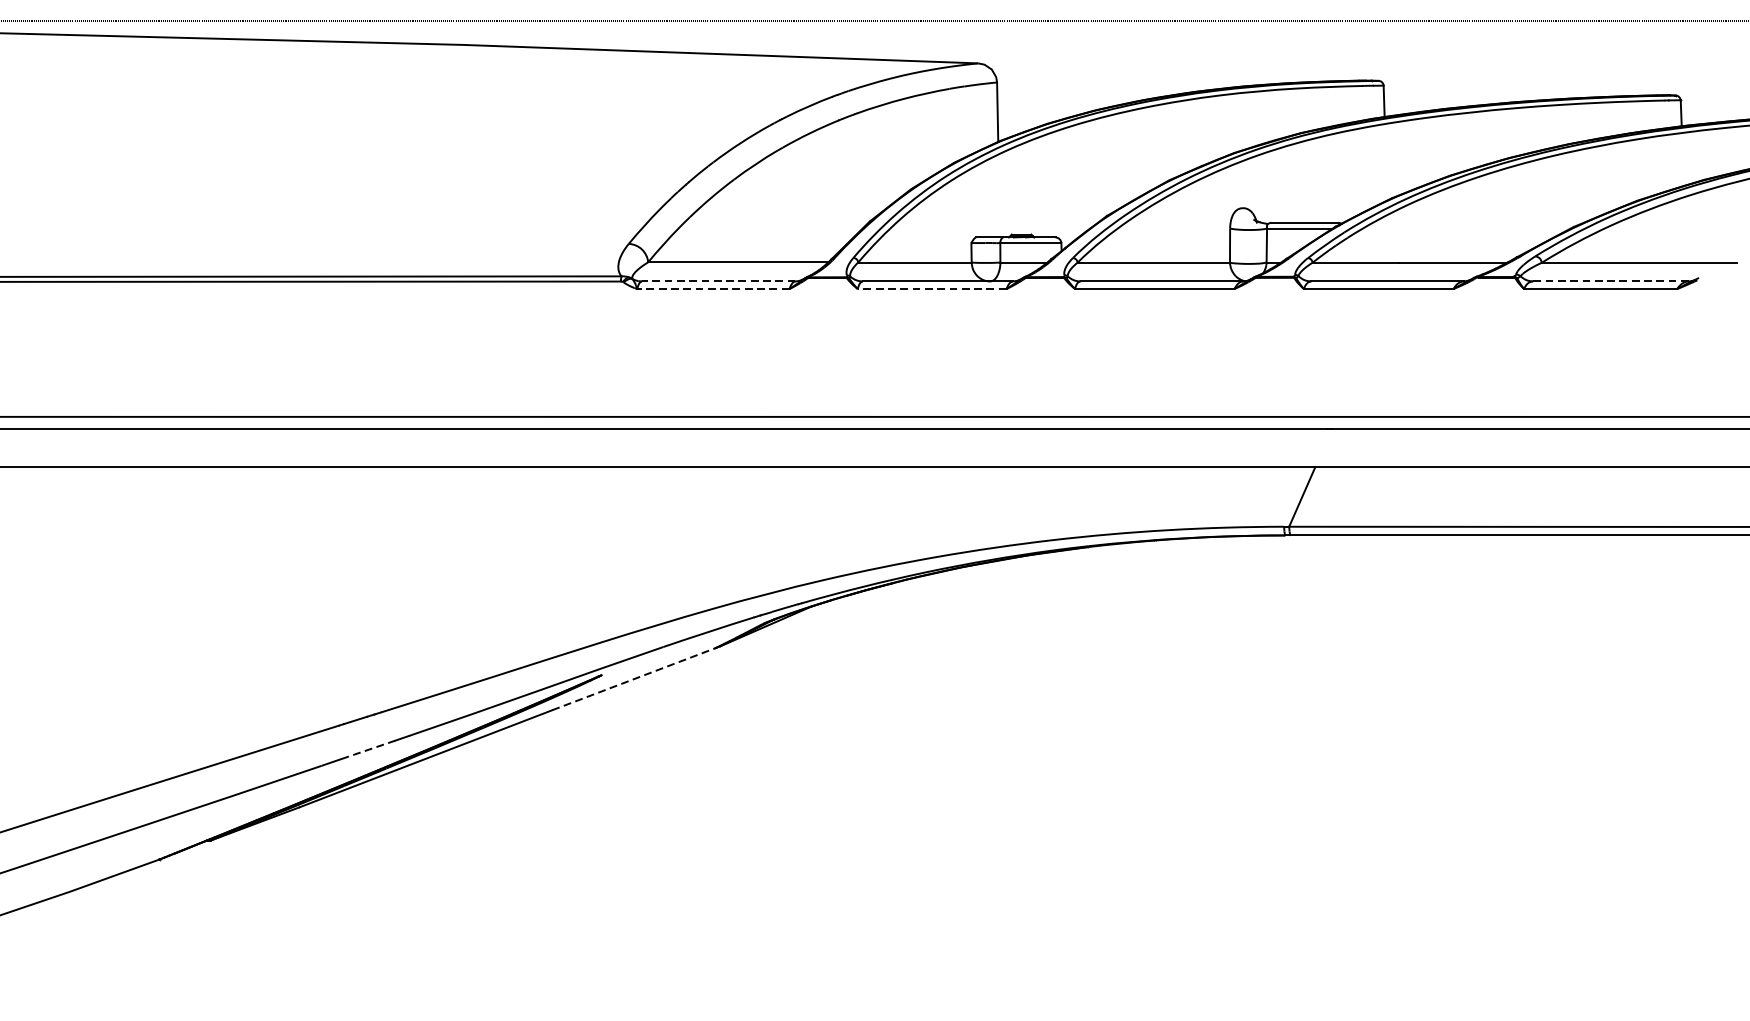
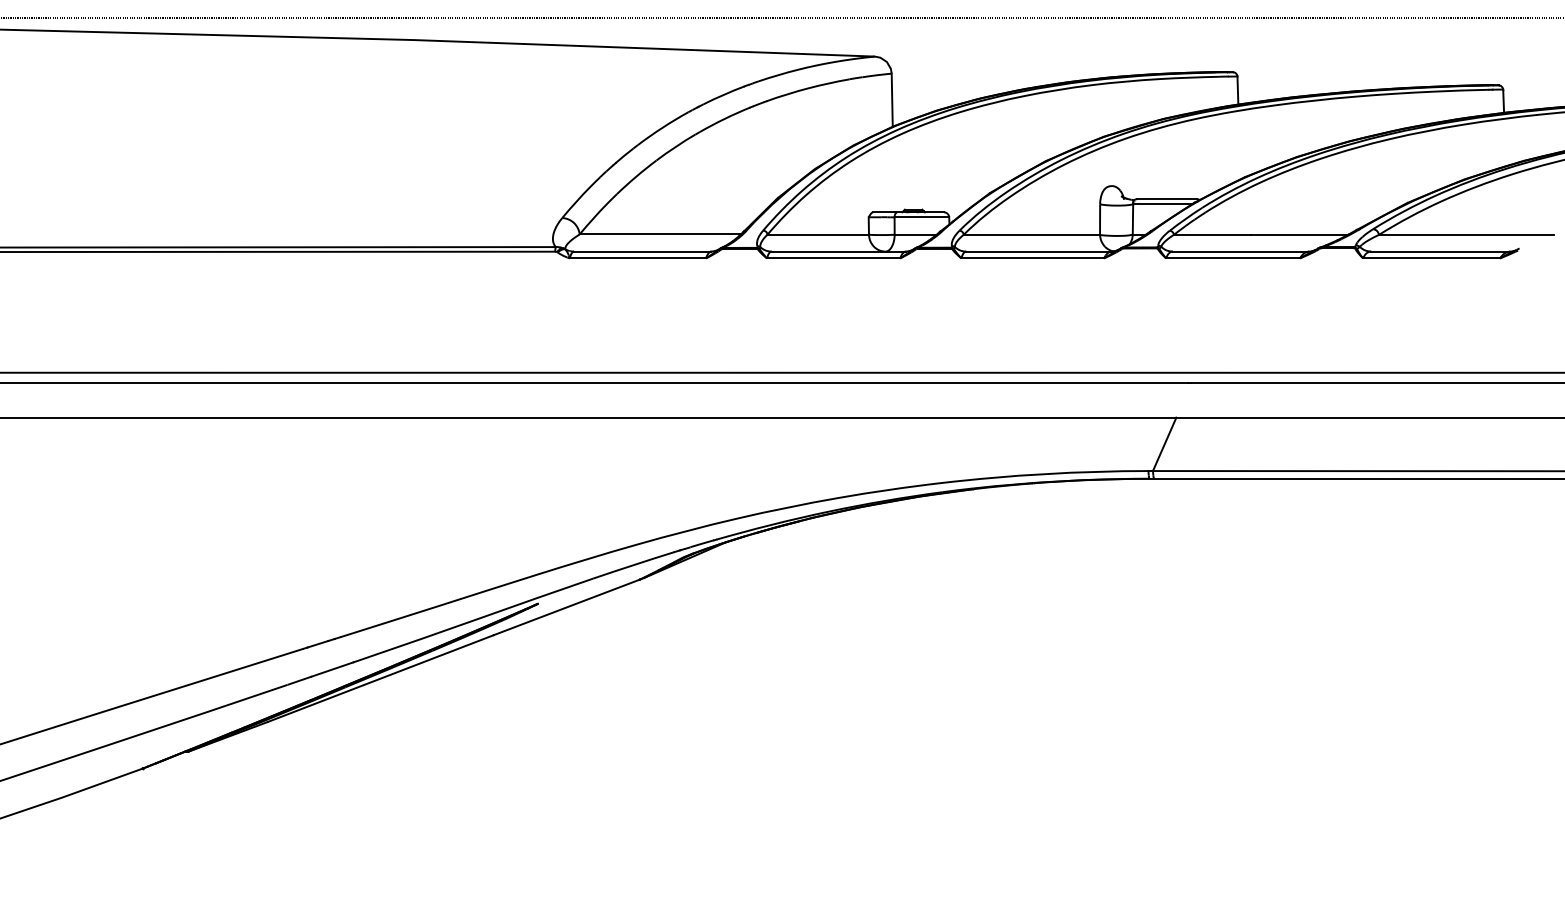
line: (718, 281) -> (642, 251), dashed -> solid
line: (1610, 281) -> (1440, 251), dashed -> solid
line: (712, 289) -> (637, 258), dashed -> solid
line: (932, 289) -> (833, 258), dashed -> solid
line: (633, 679) -> (566, 607), dashed -> solid
line: (371, 748) -> (332, 669), dashed -> solid

